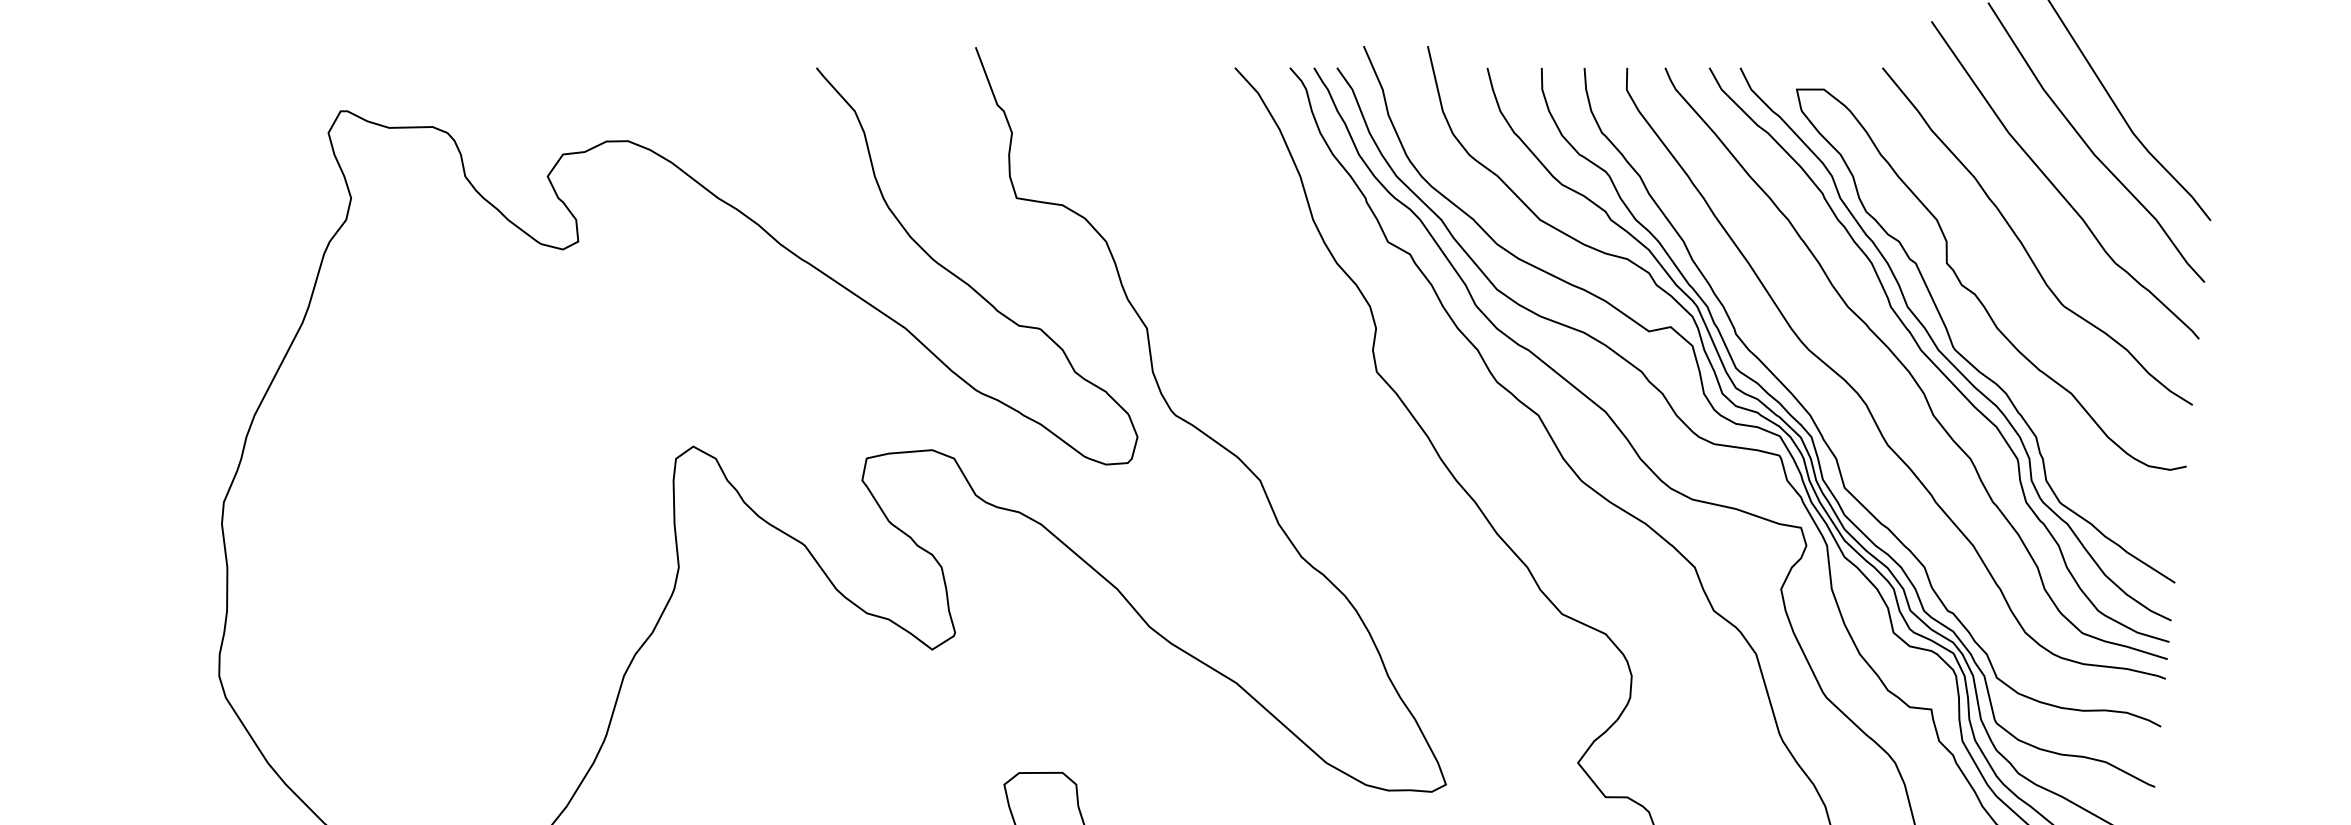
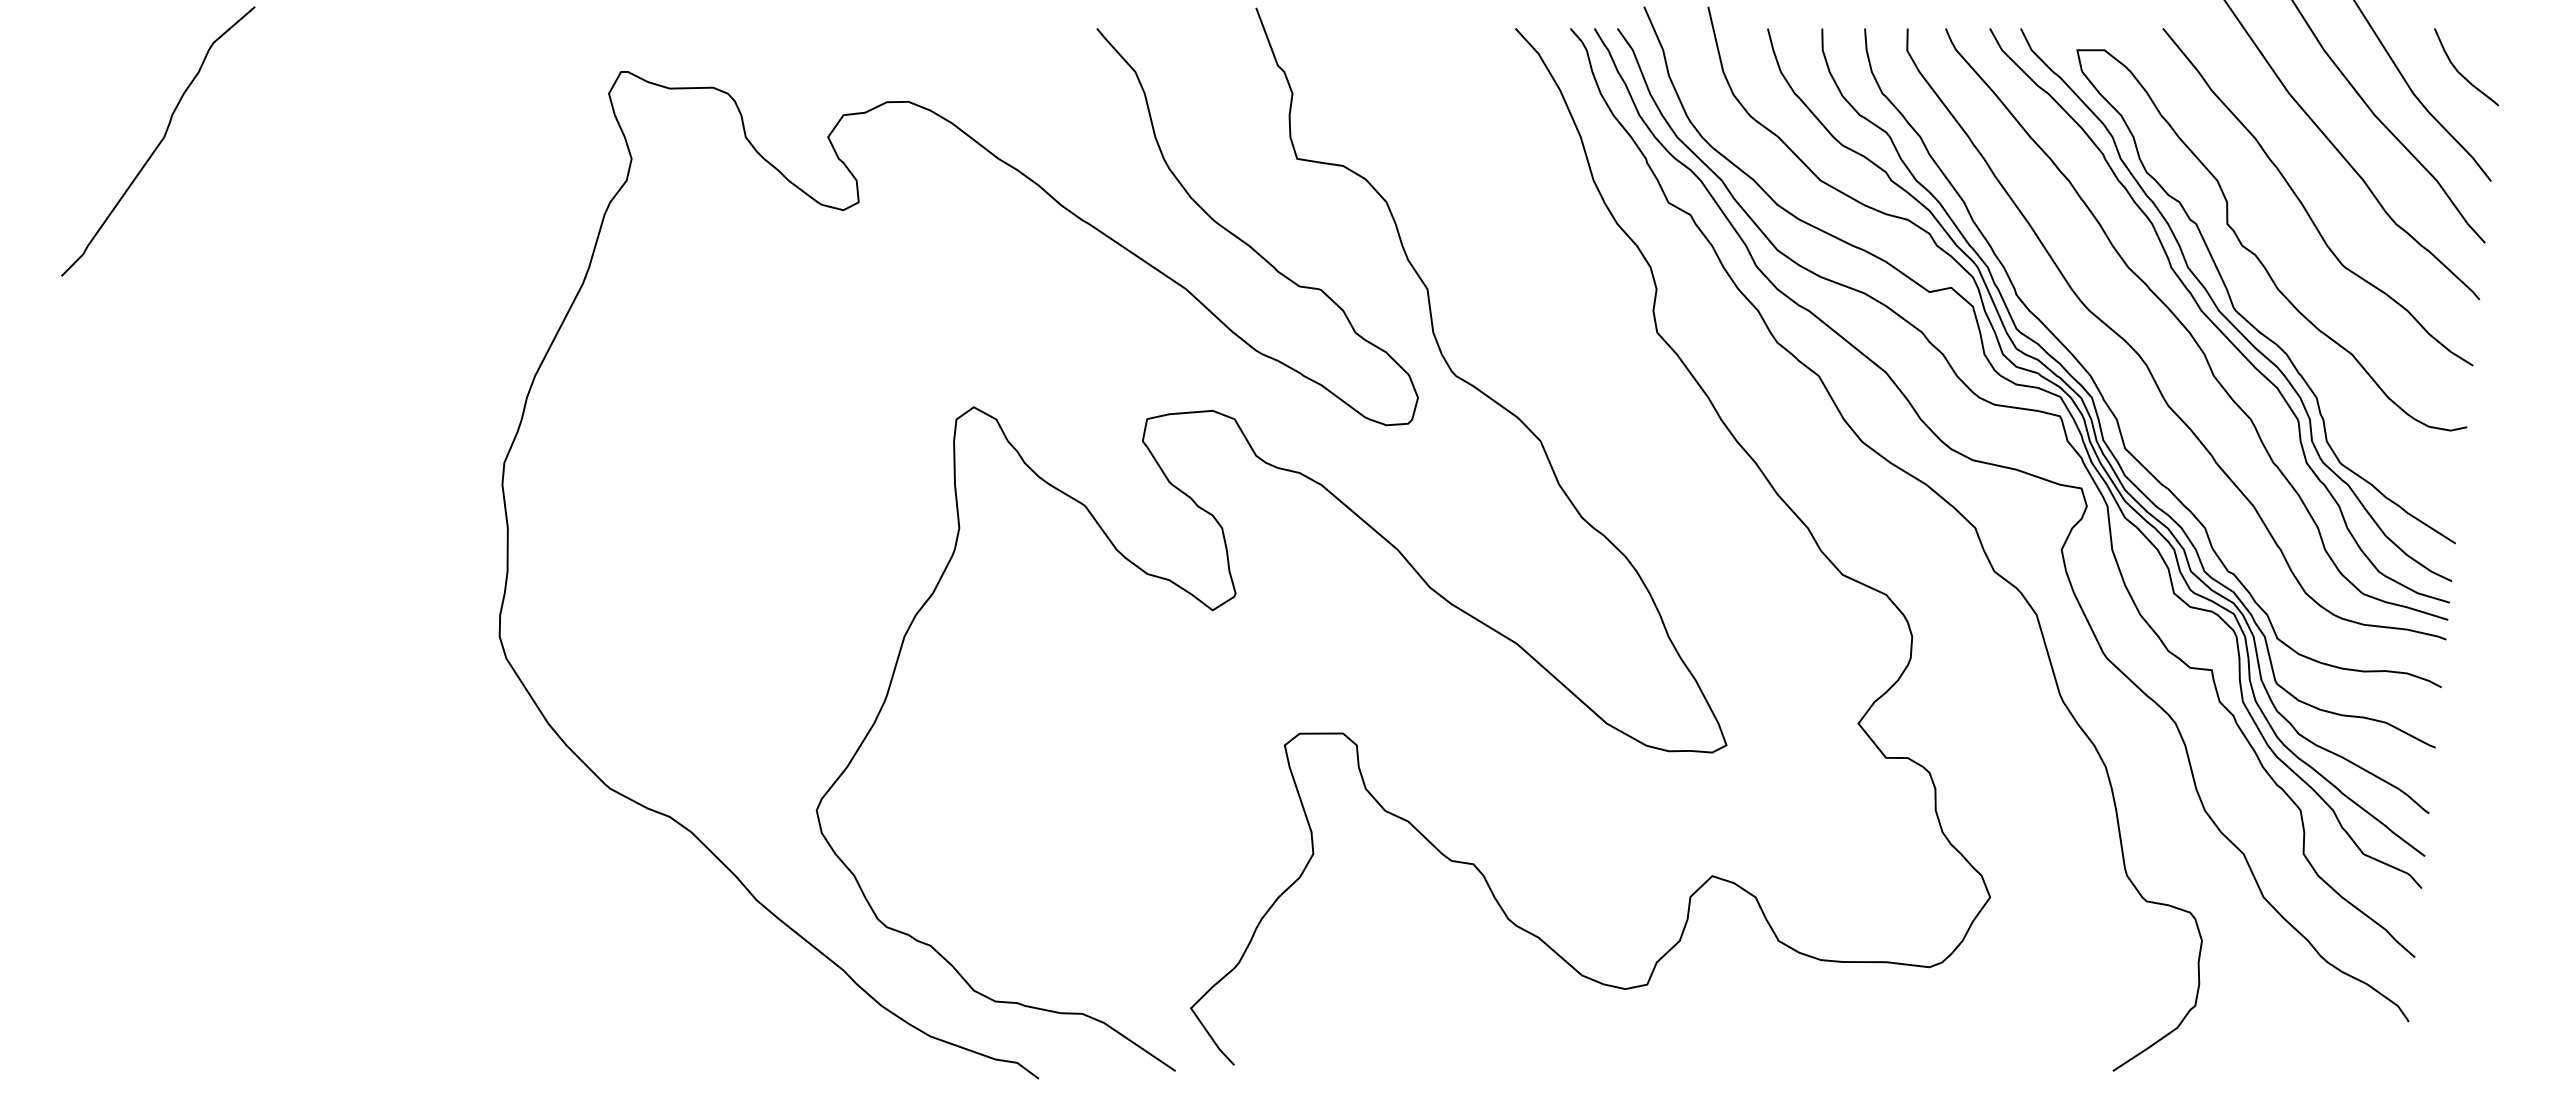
curve: (2180, 111) -> (2460, 72), added

